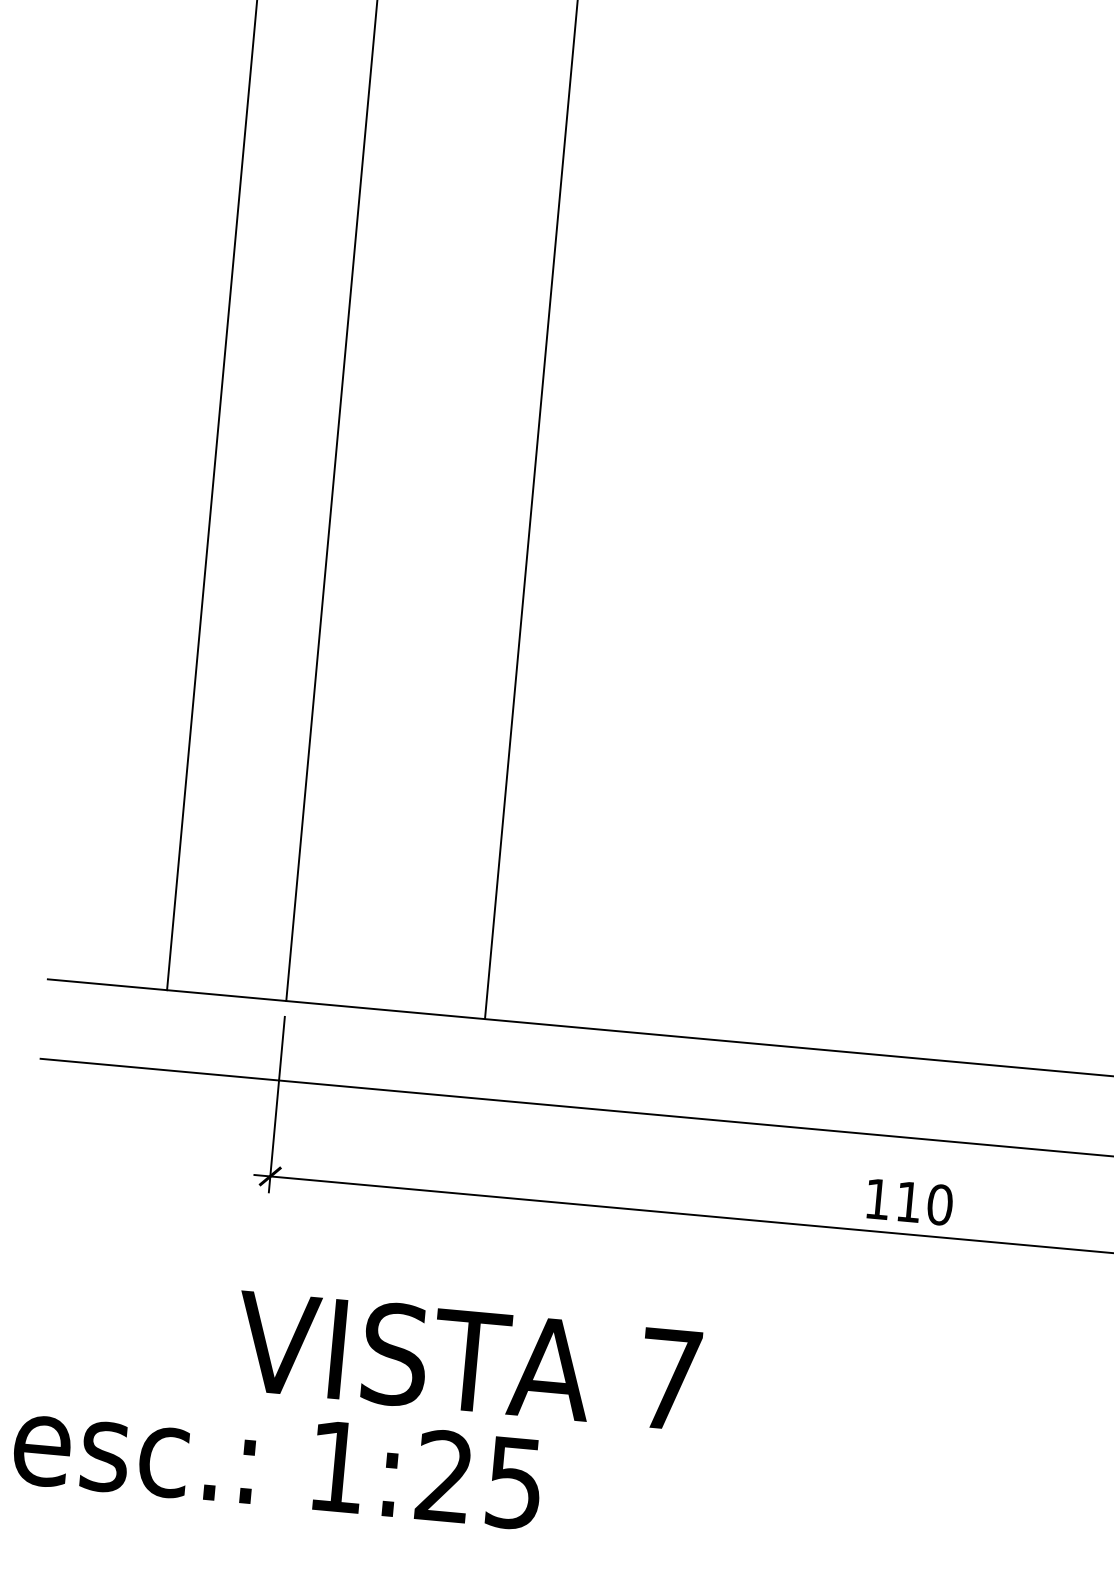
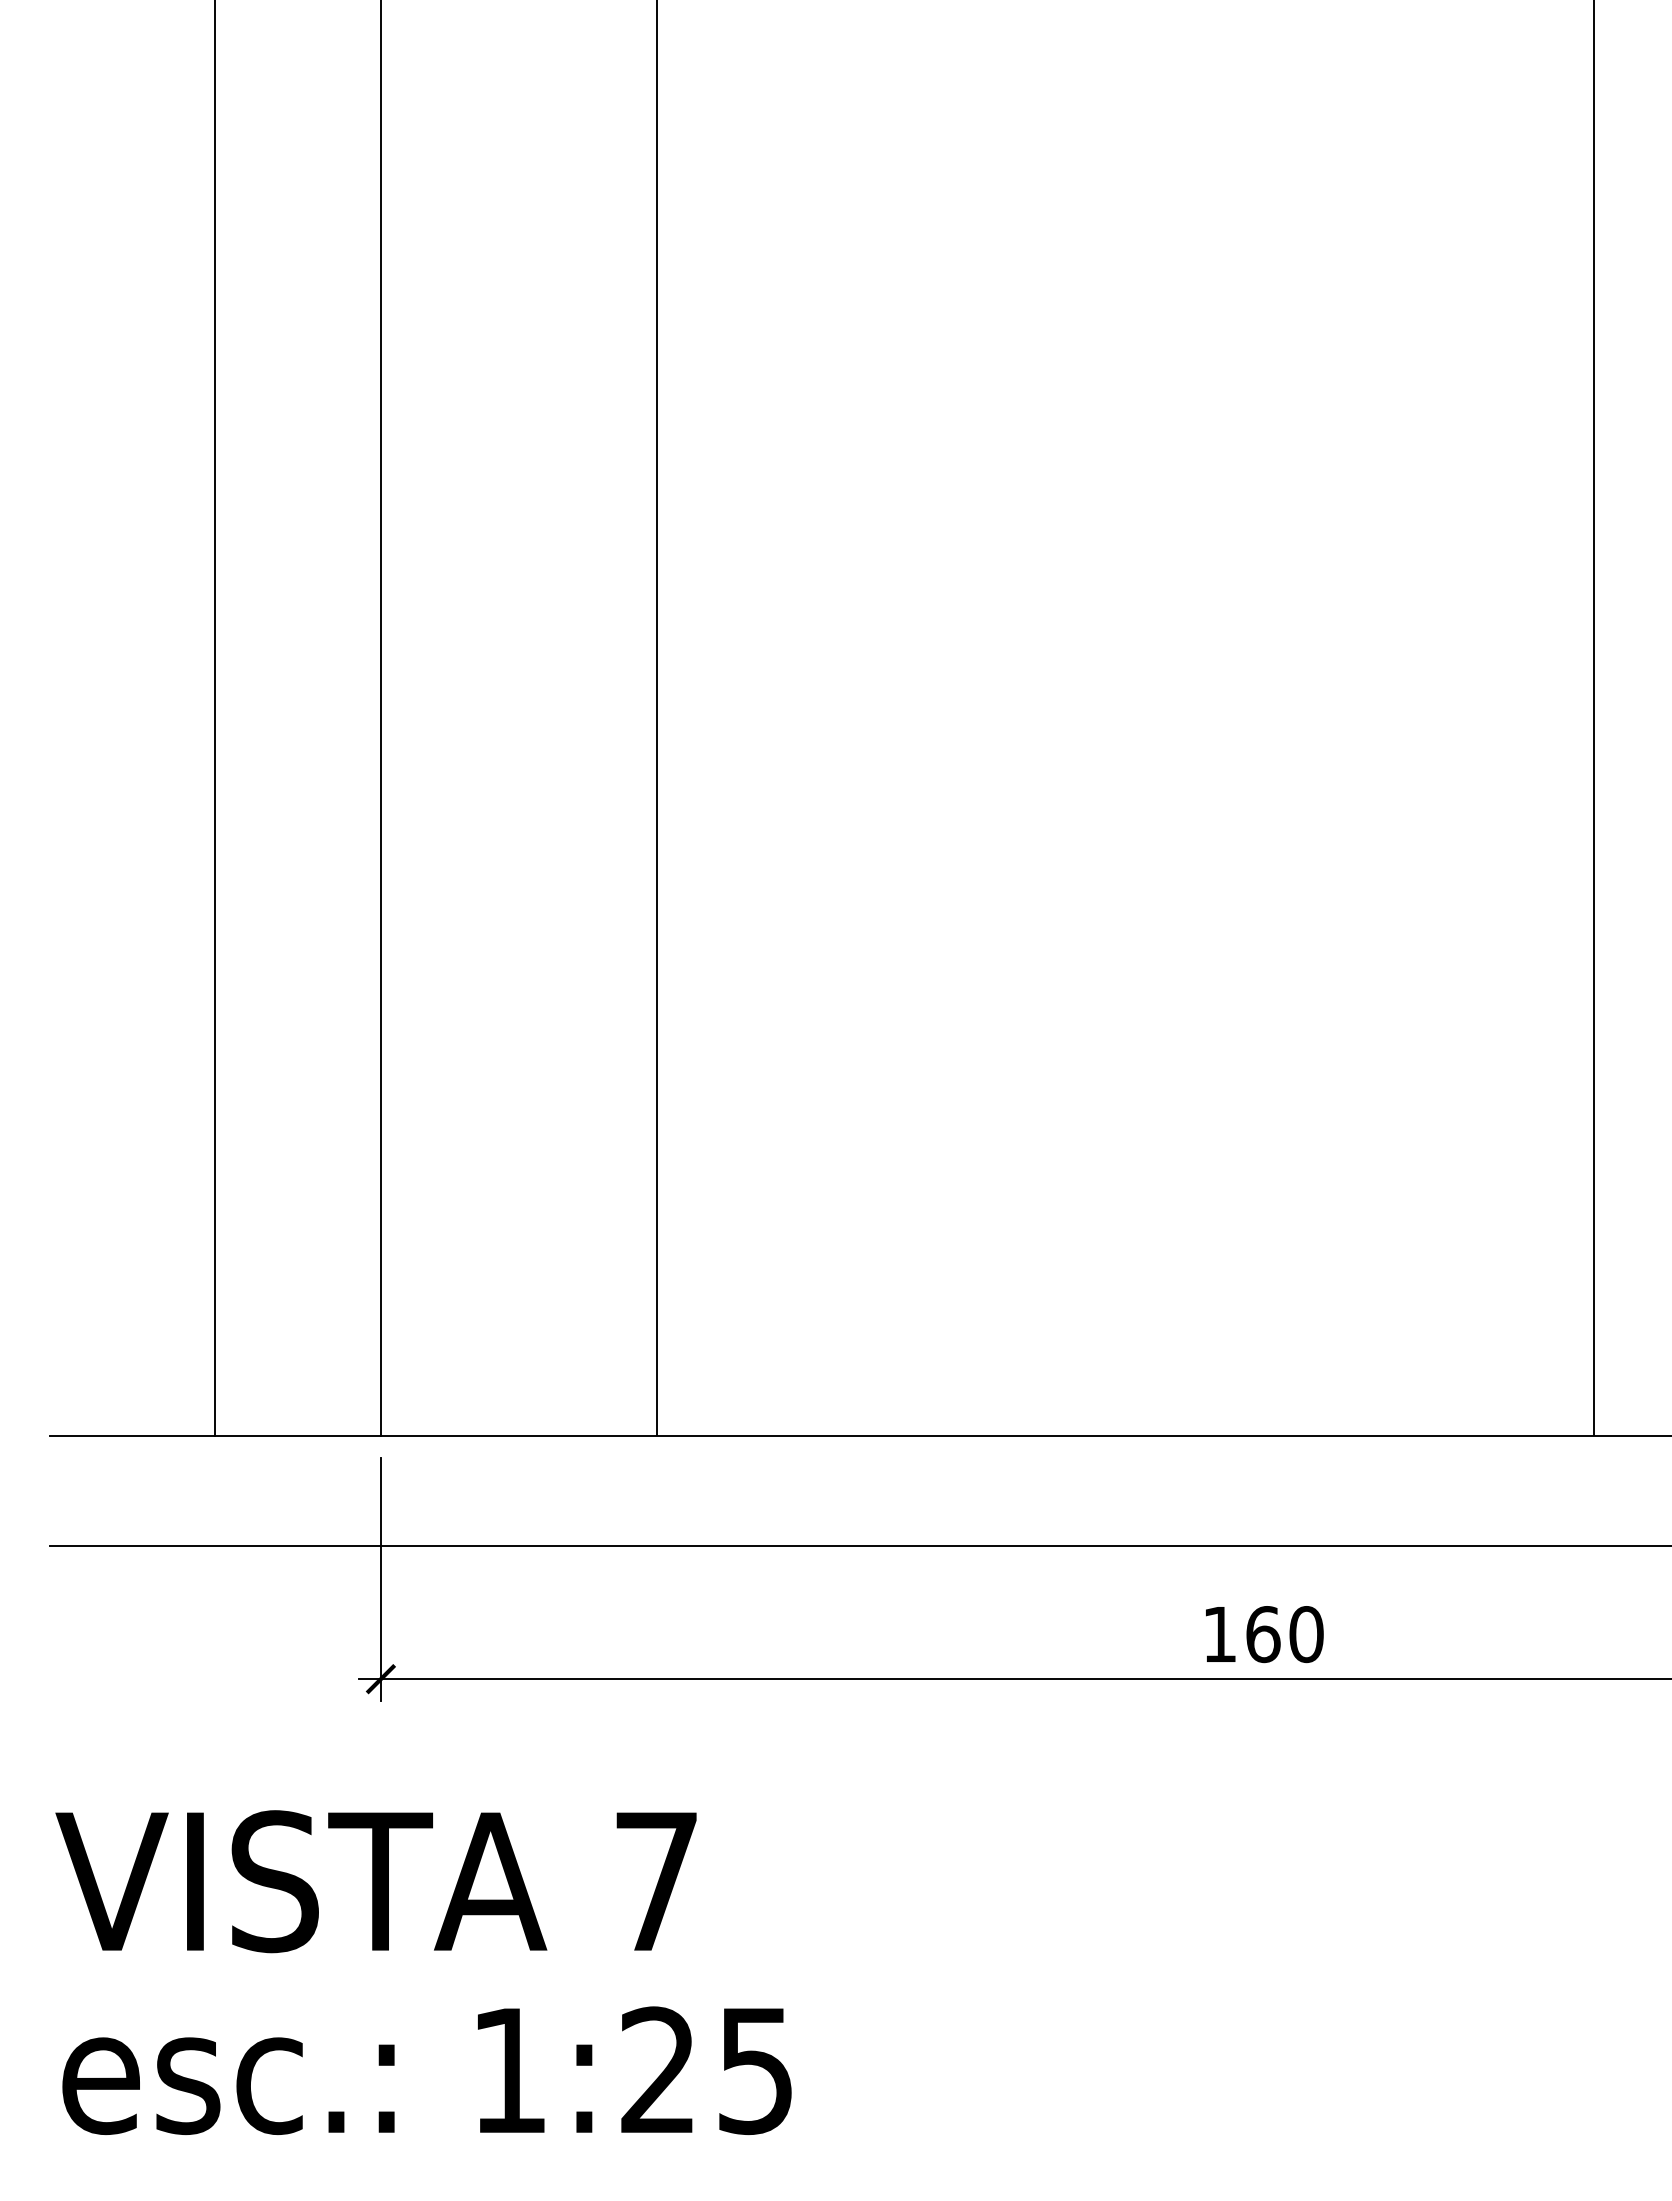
text: (909, 1202) -> (1263, 1634), 110 -> 160
text: (467, 1360) -> (375, 1881), moved

